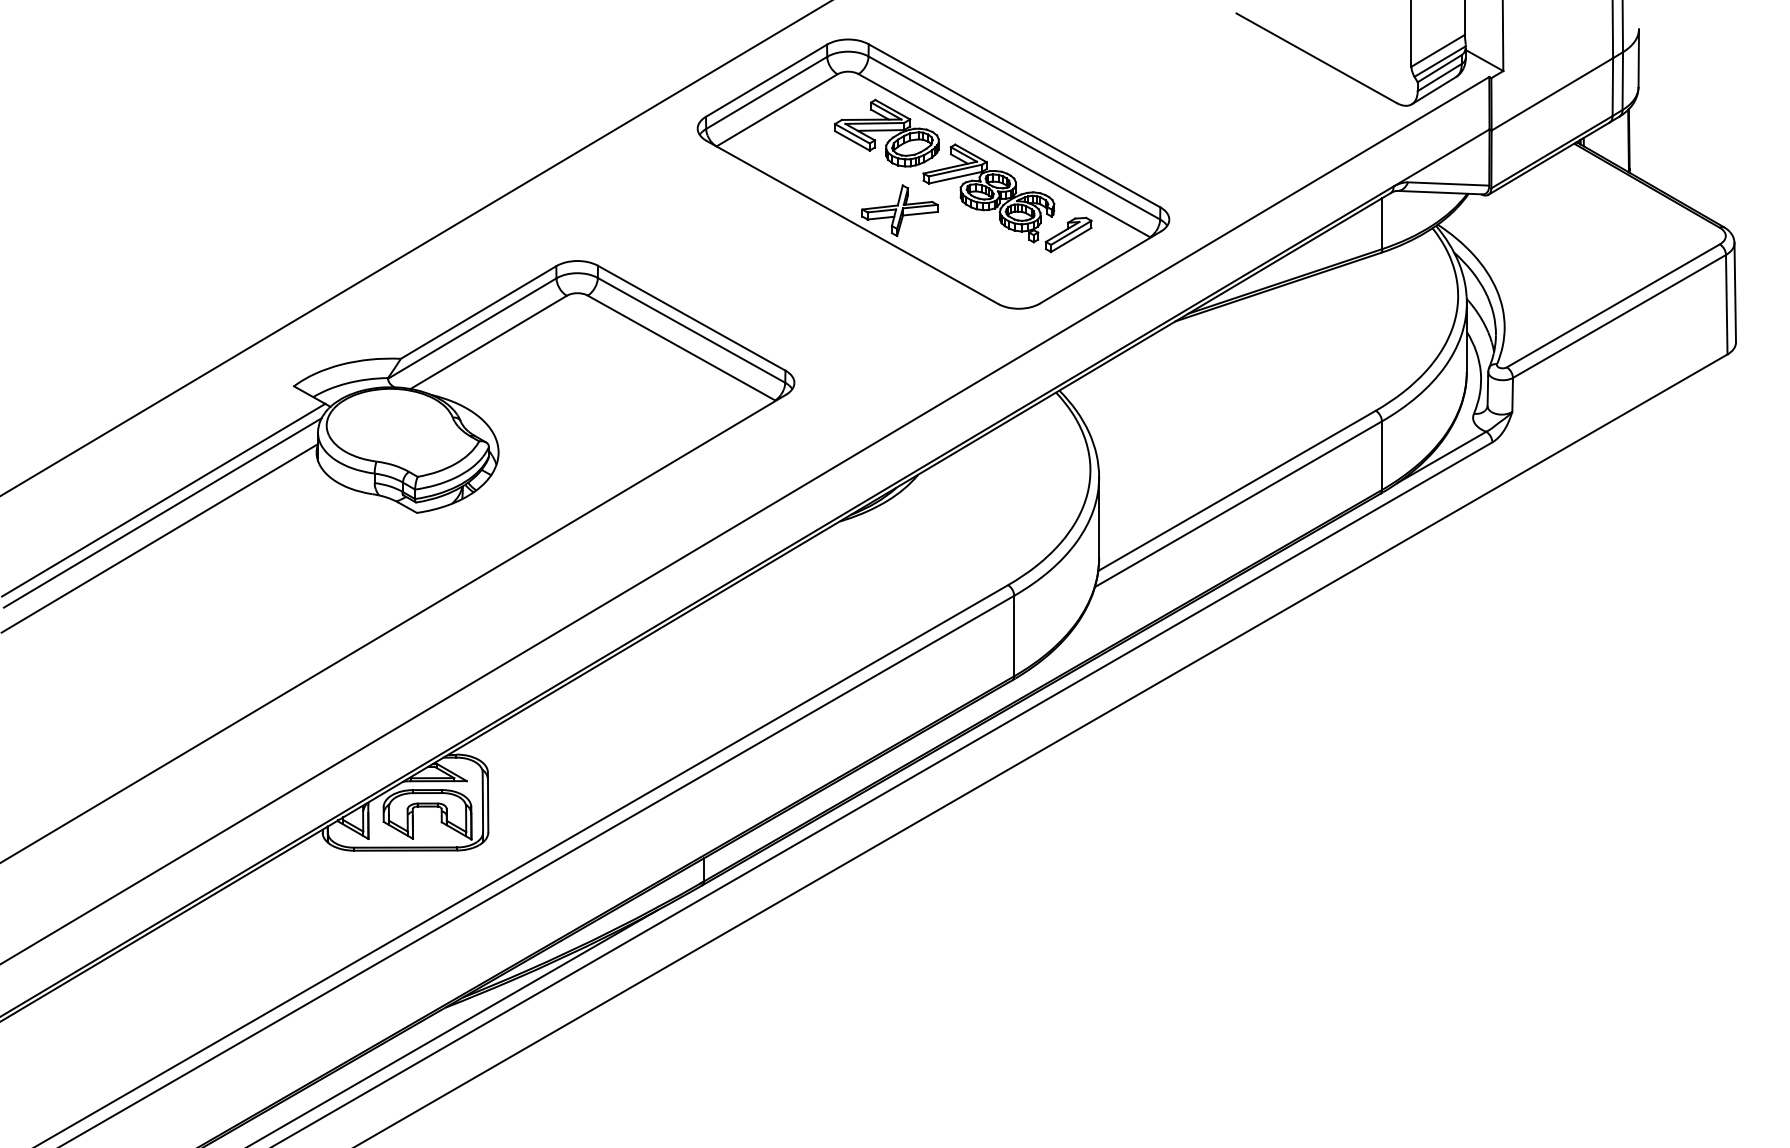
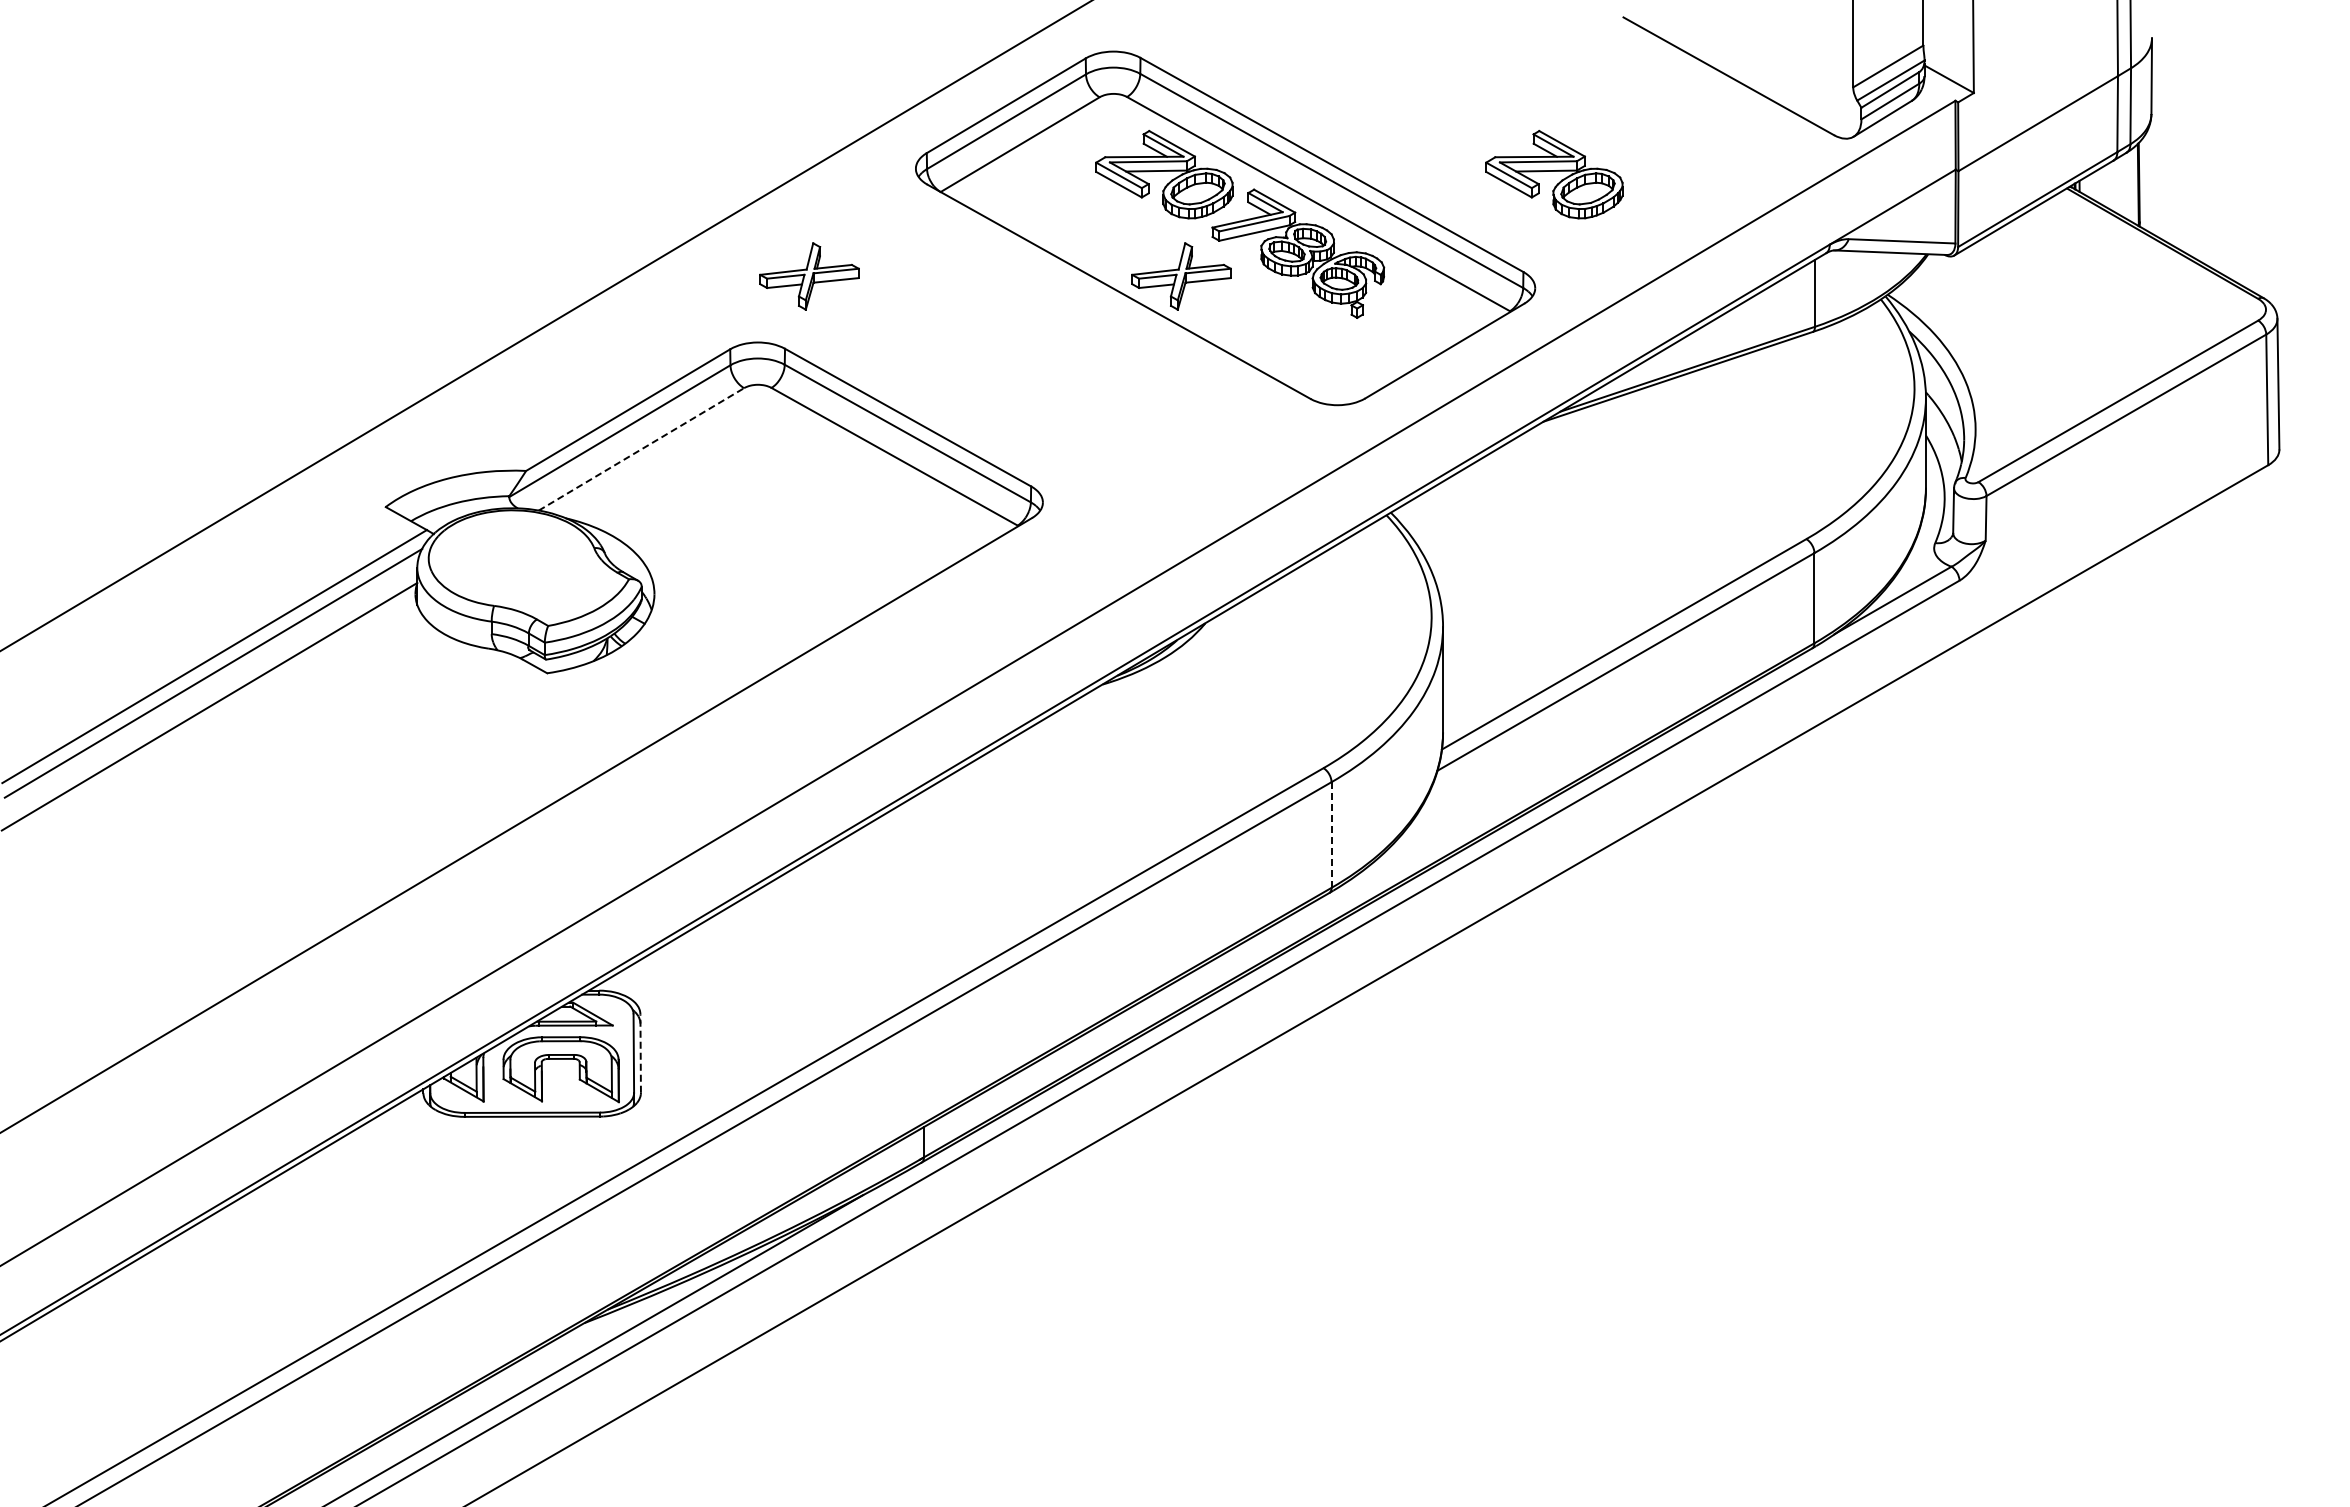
part: (1183, 133) -> (1554, 174), added
part: (616, 210) -> (809, 276), added
part: (1069, 234) -> (1403, 307), removed
line: (488, 342) -> (641, 449), solid -> dashed
line: (1014, 636) -> (1331, 835), solid -> dashed
line: (487, 802) -> (640, 1053), solid -> dashed

